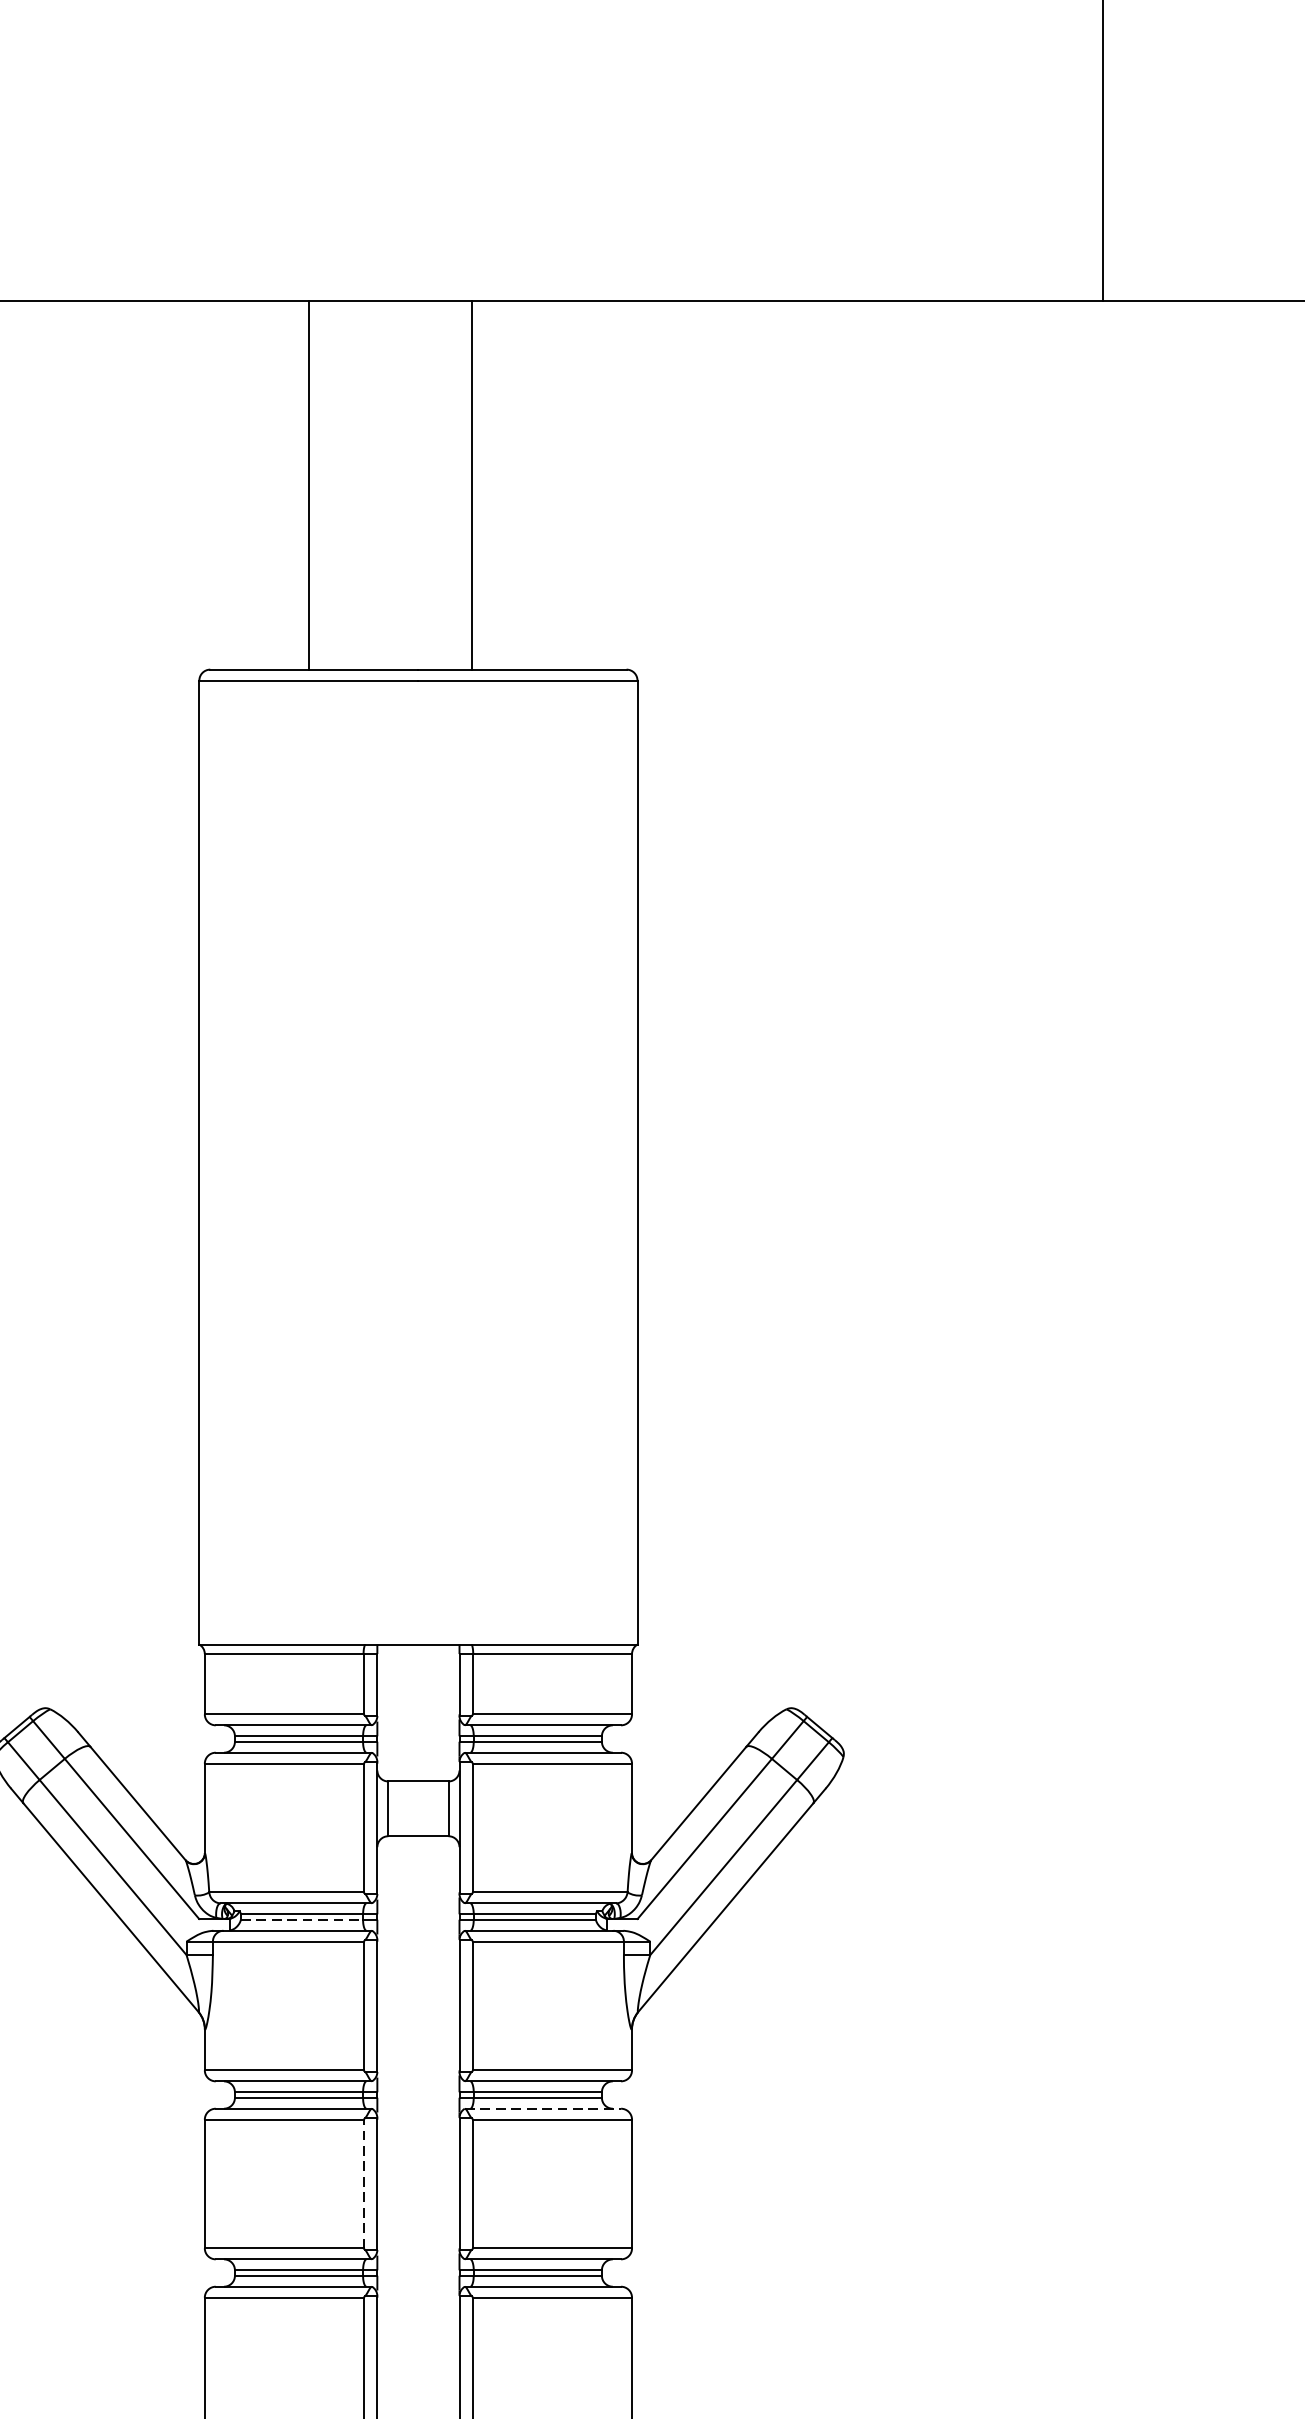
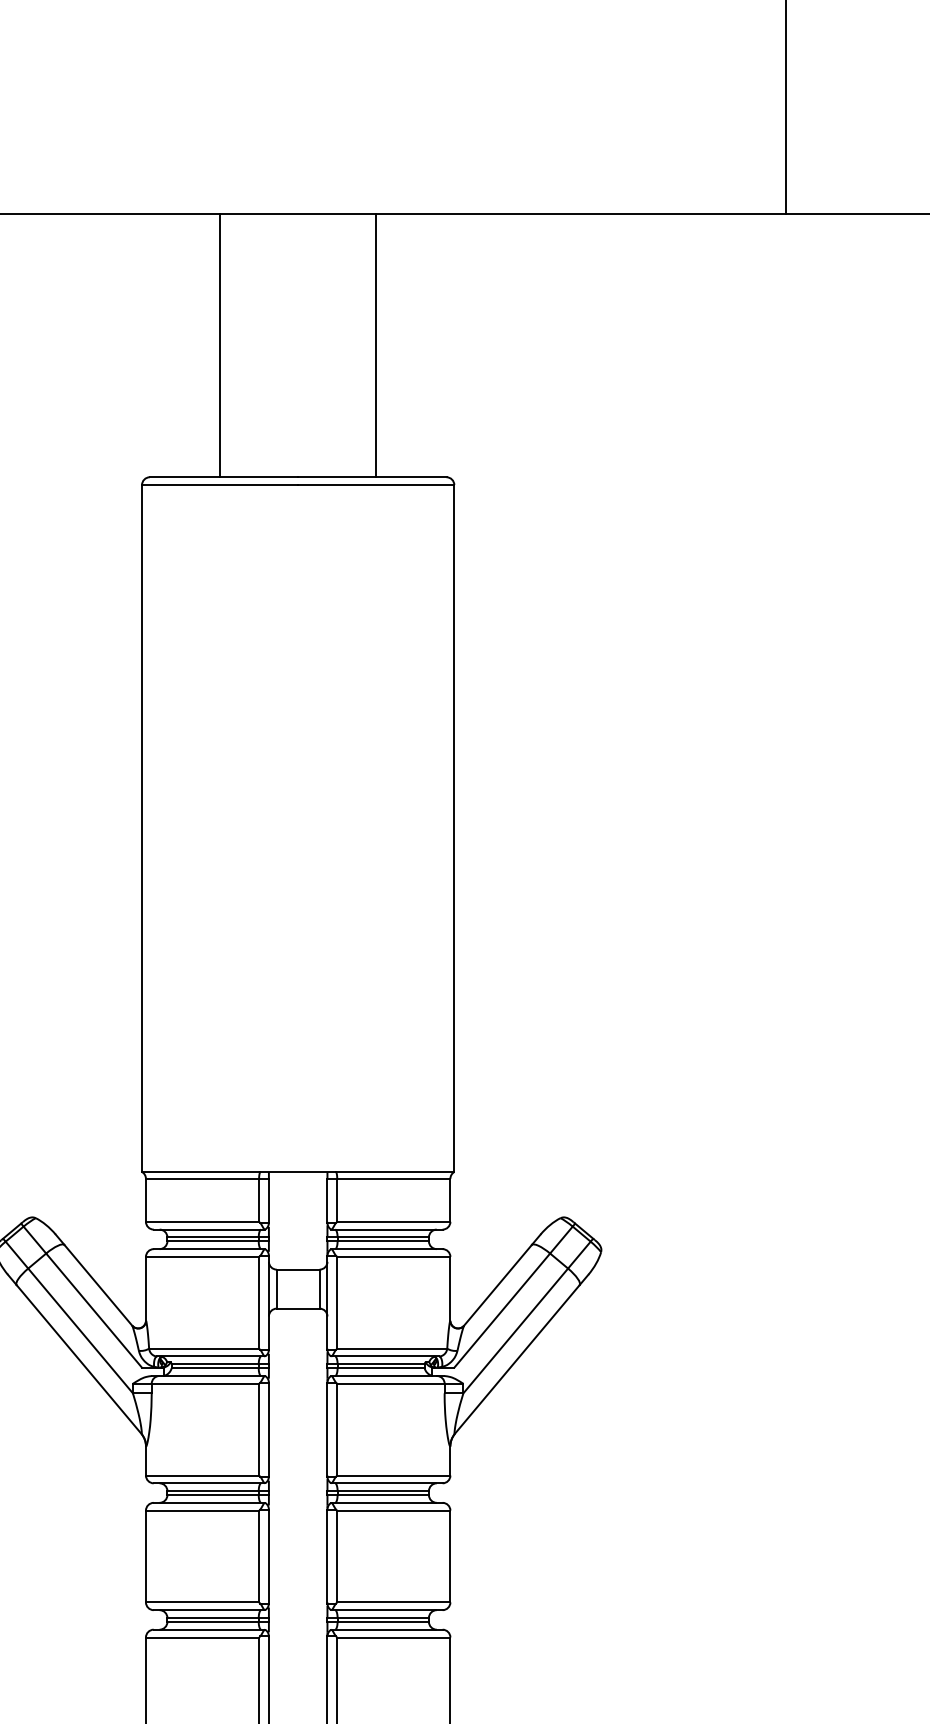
line: (472, 484) -> (376, 345), moved
line: (302, 1920) -> (215, 1368), dashed -> solid
line: (542, 2108) -> (386, 1502), dashed -> solid
line: (364, 2184) -> (259, 1556), dashed -> solid

